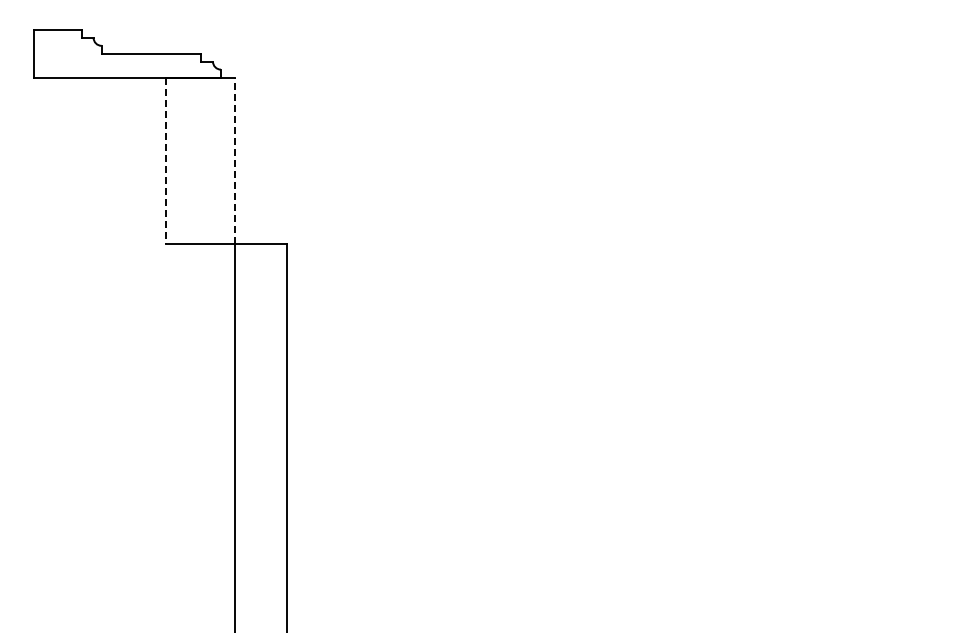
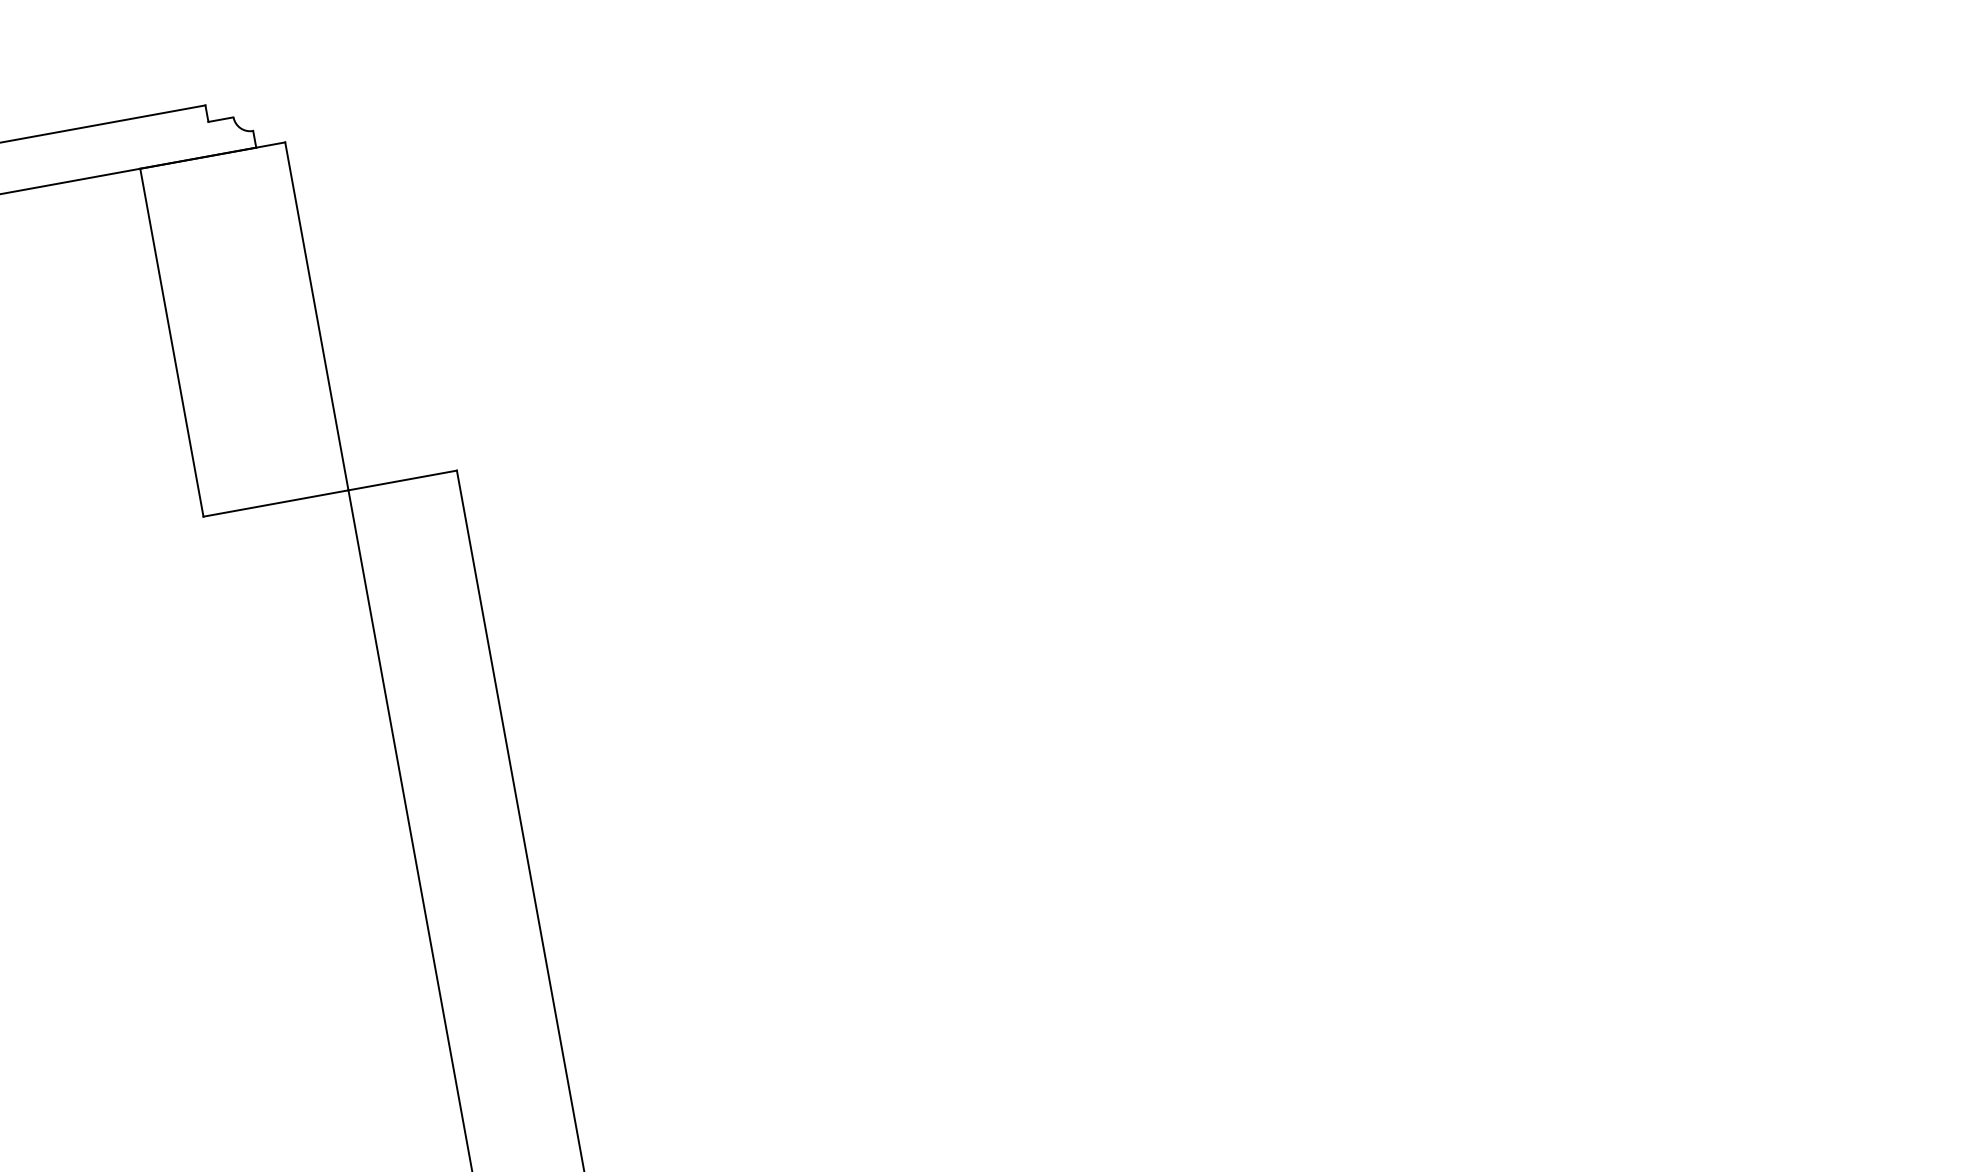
line: (234, 160) -> (316, 316), dashed -> solid
line: (165, 161) -> (172, 344), dashed -> solid

